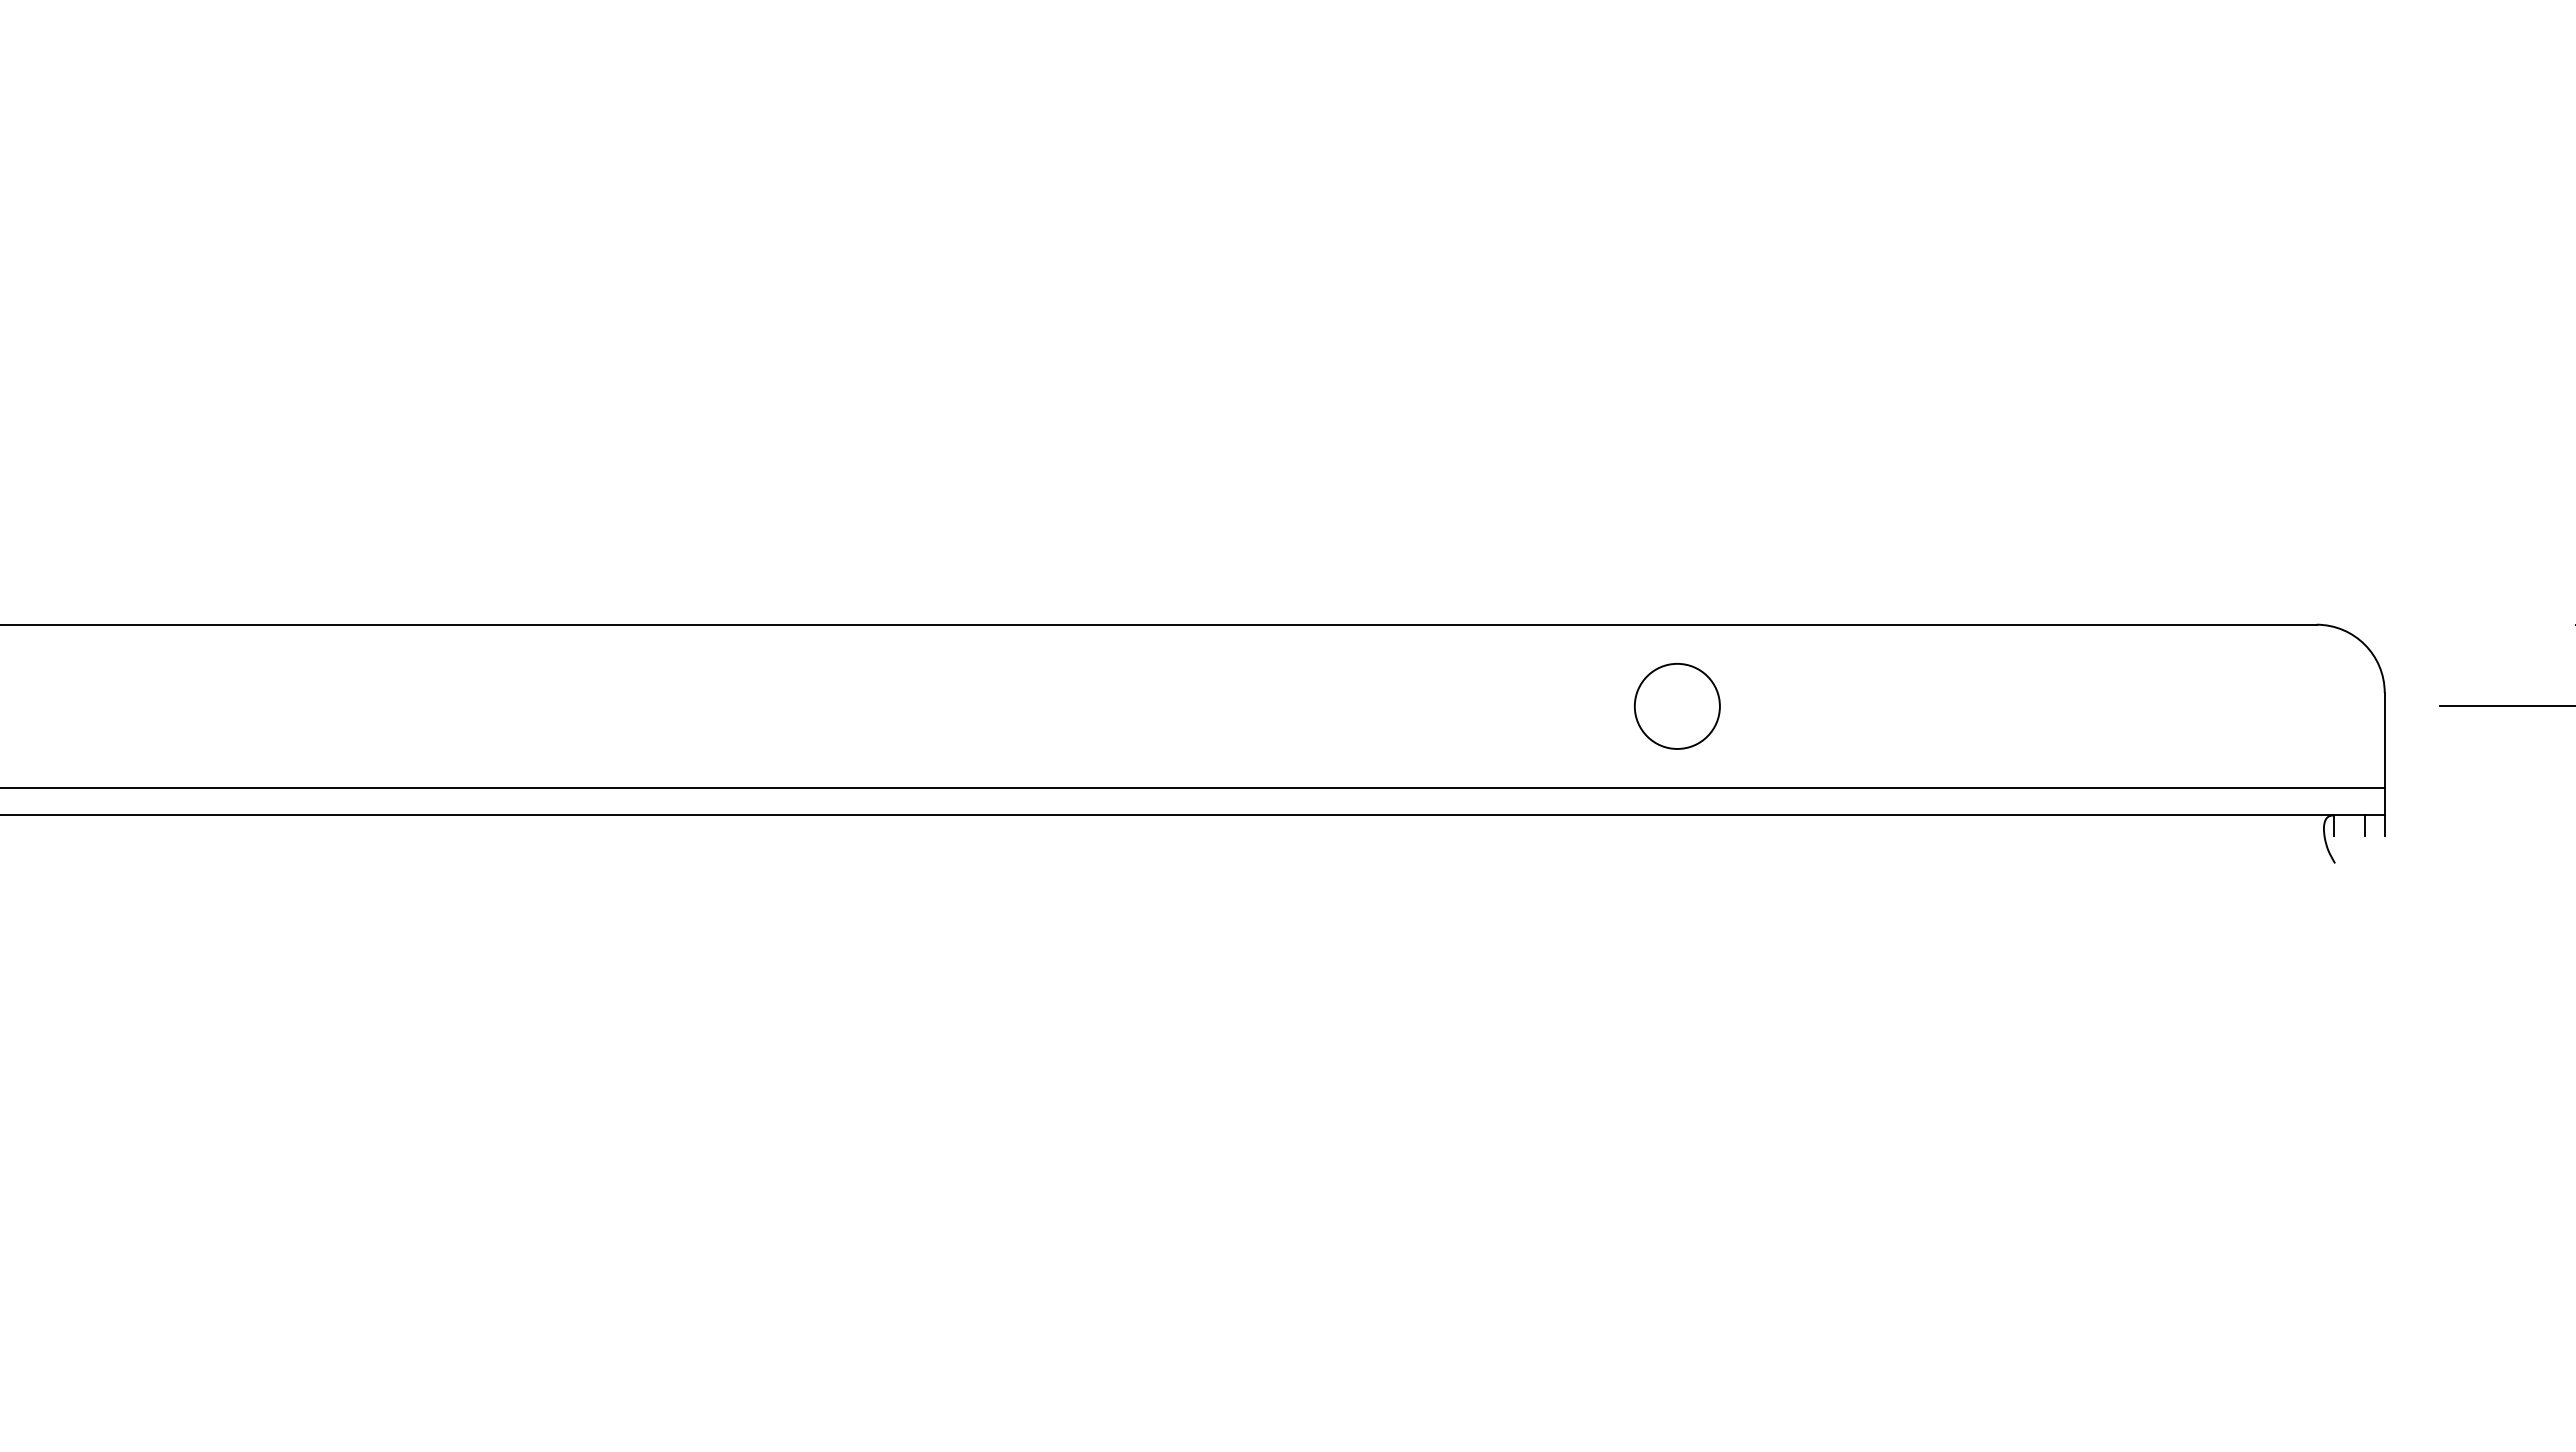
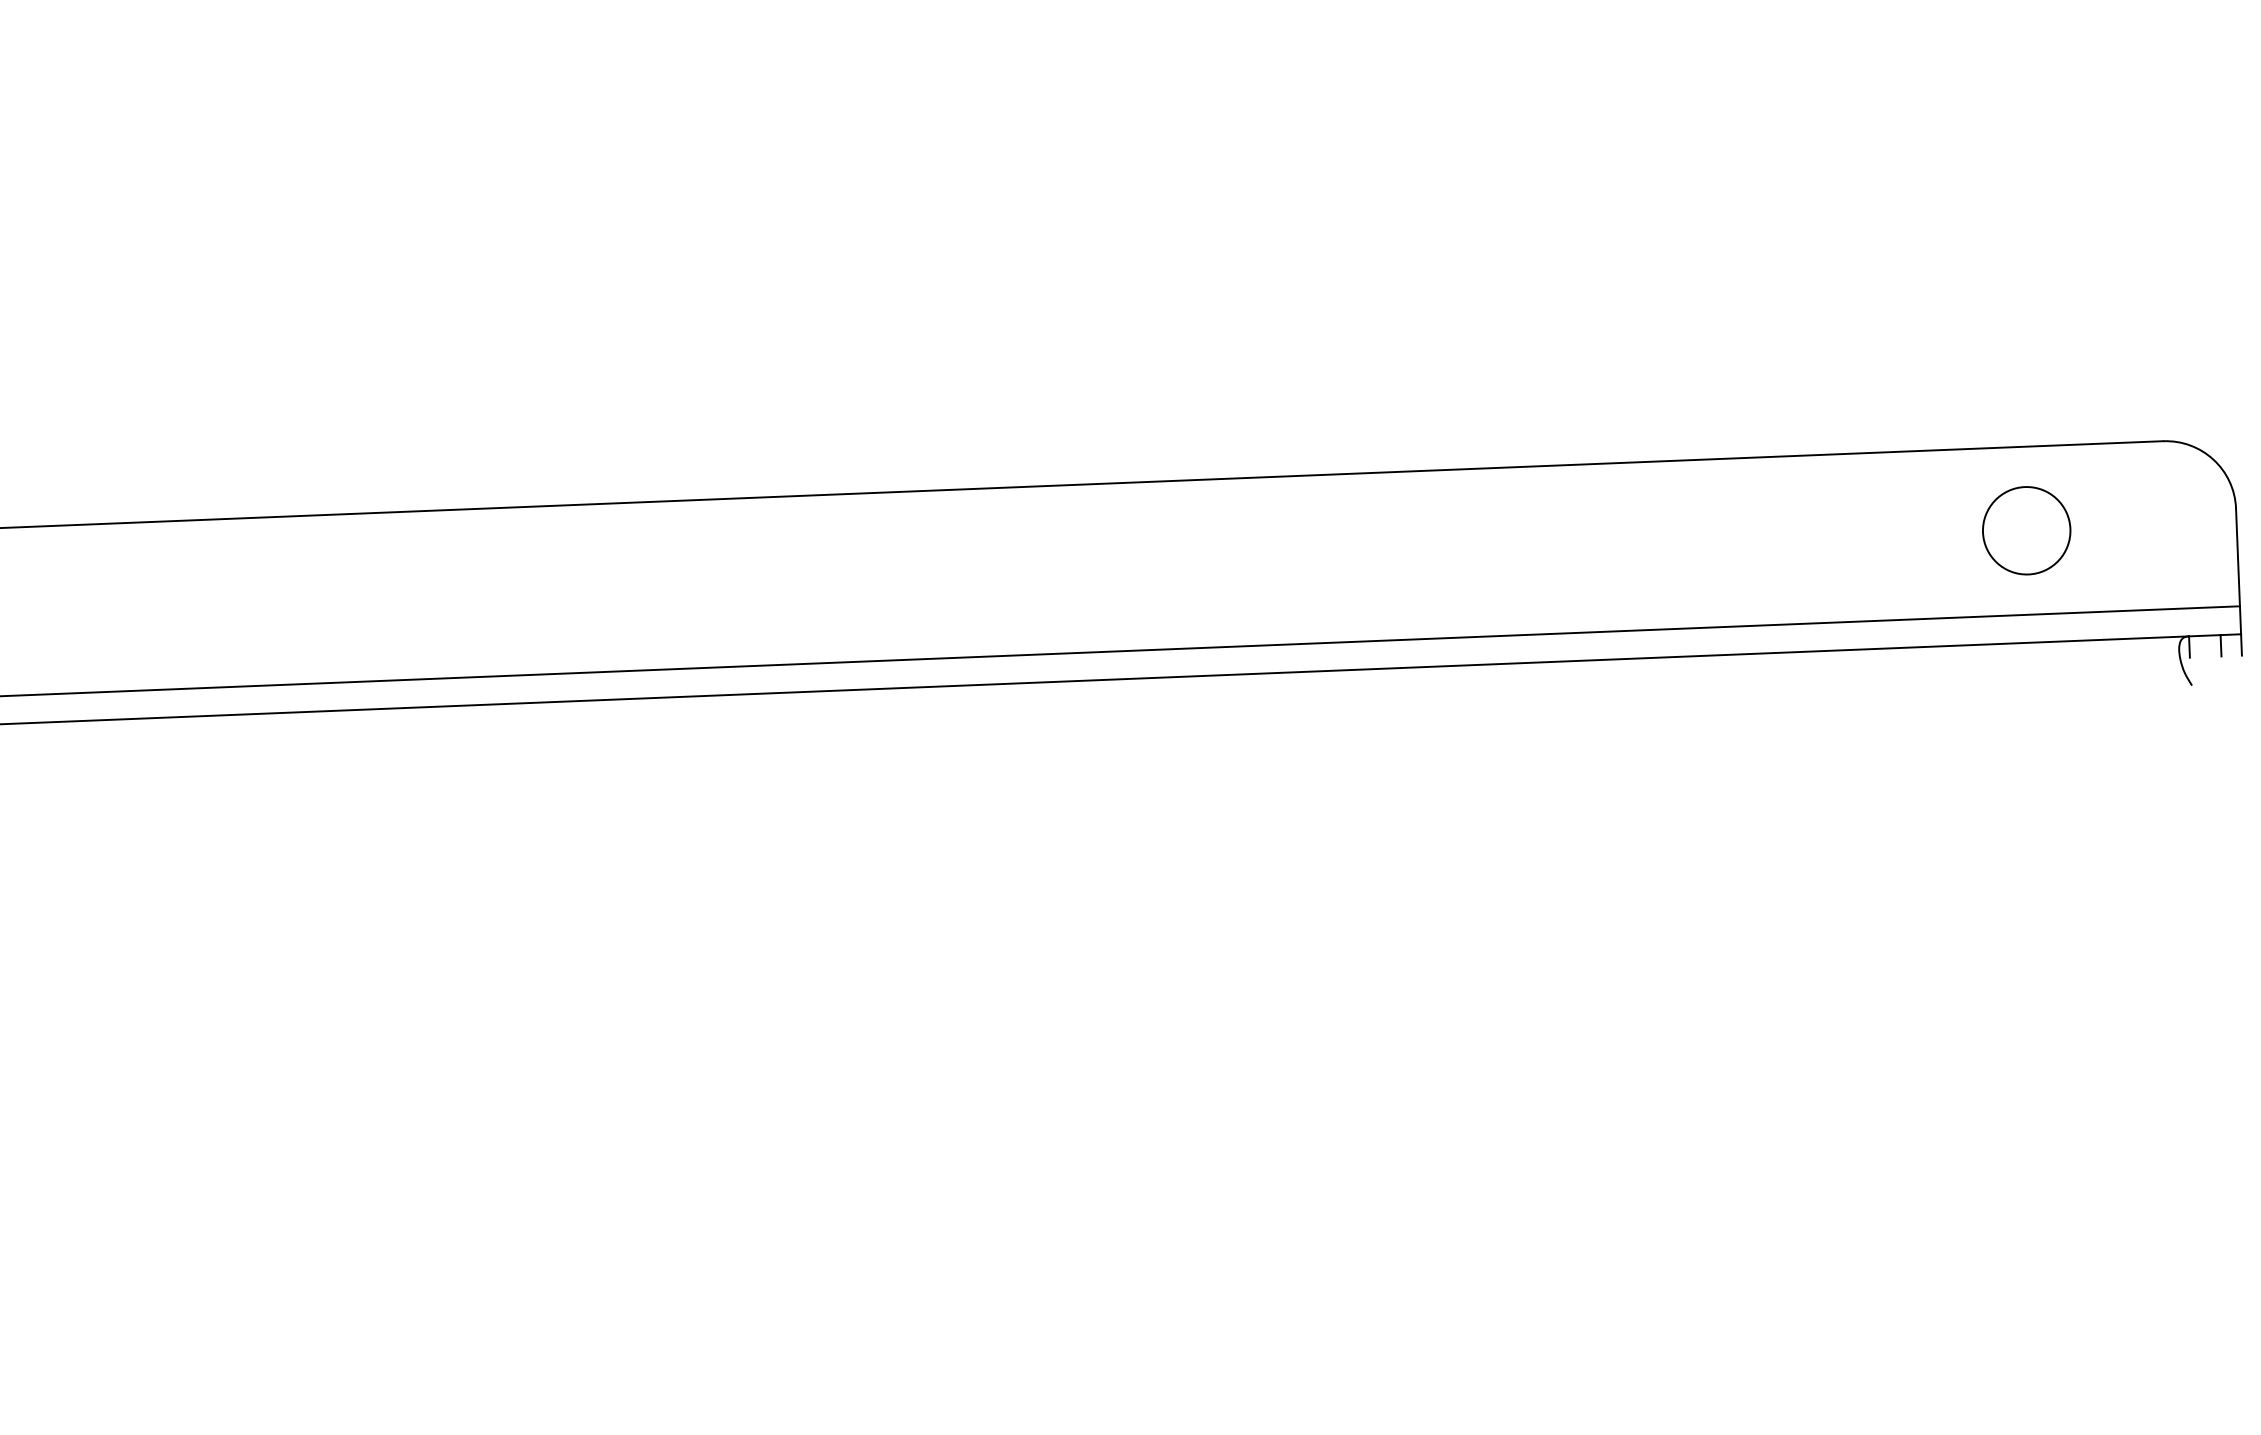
circle: (1676, 706) -> (2025, 530), moved

